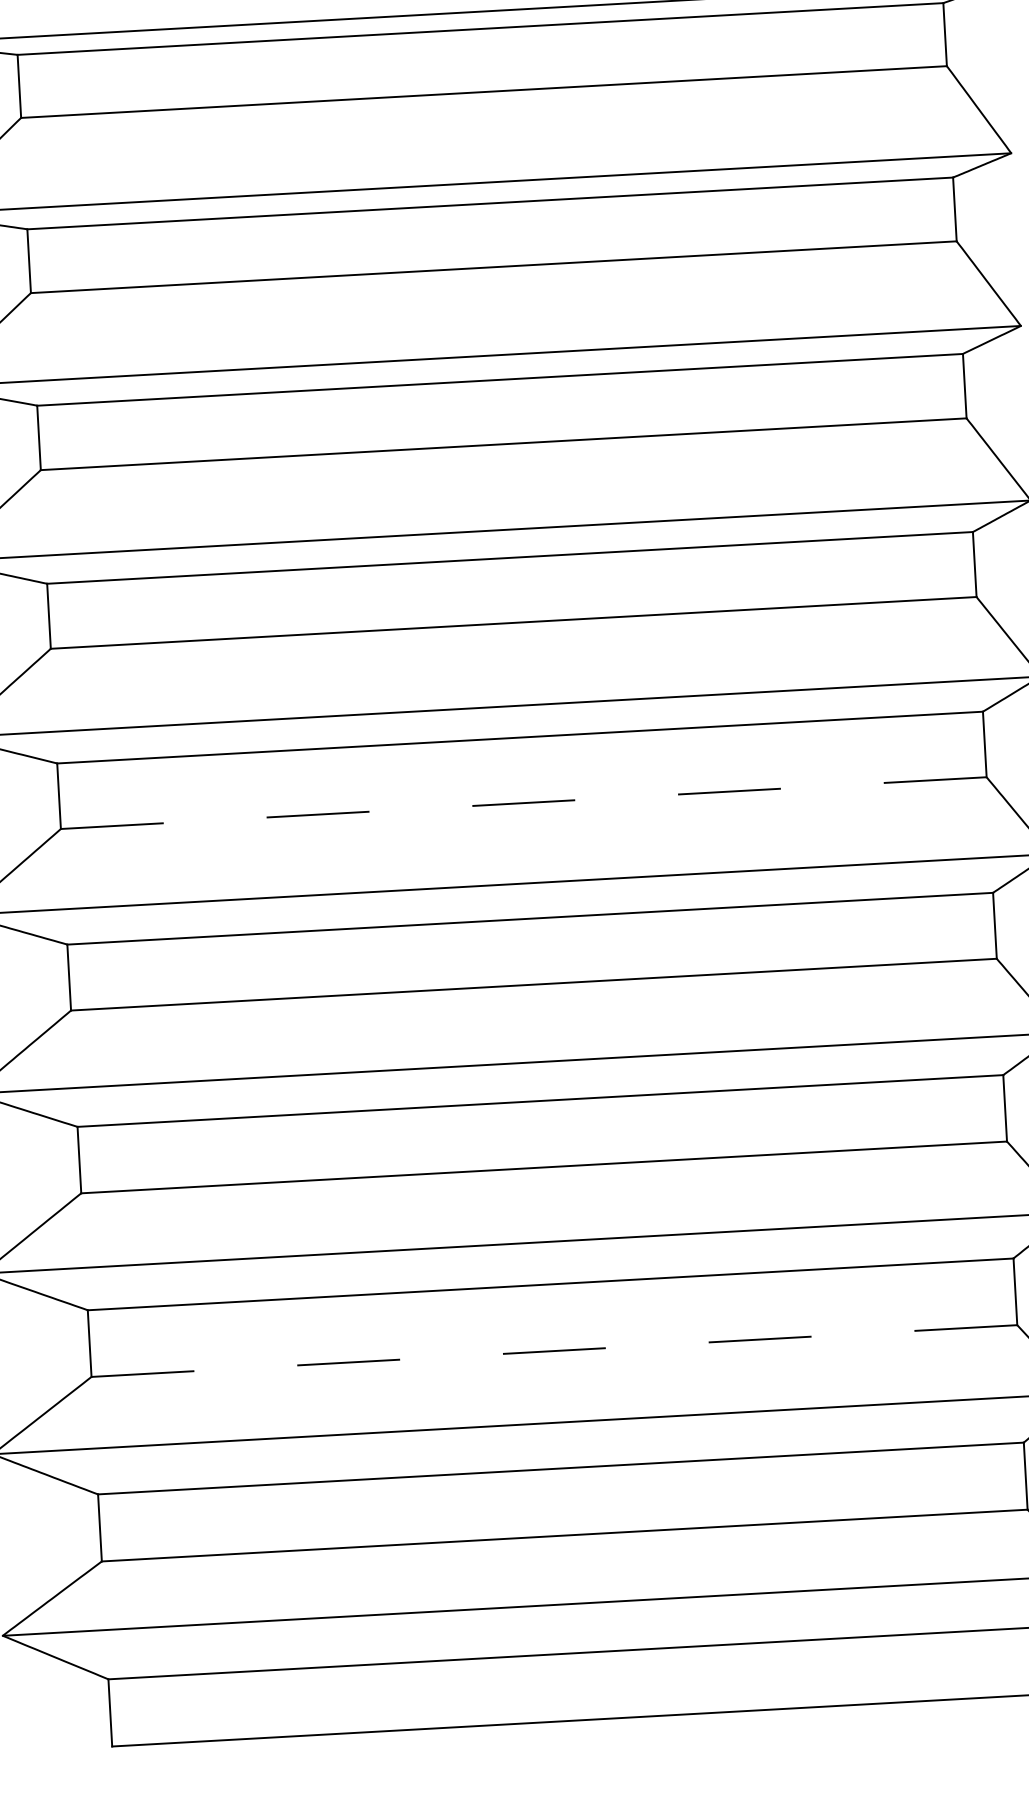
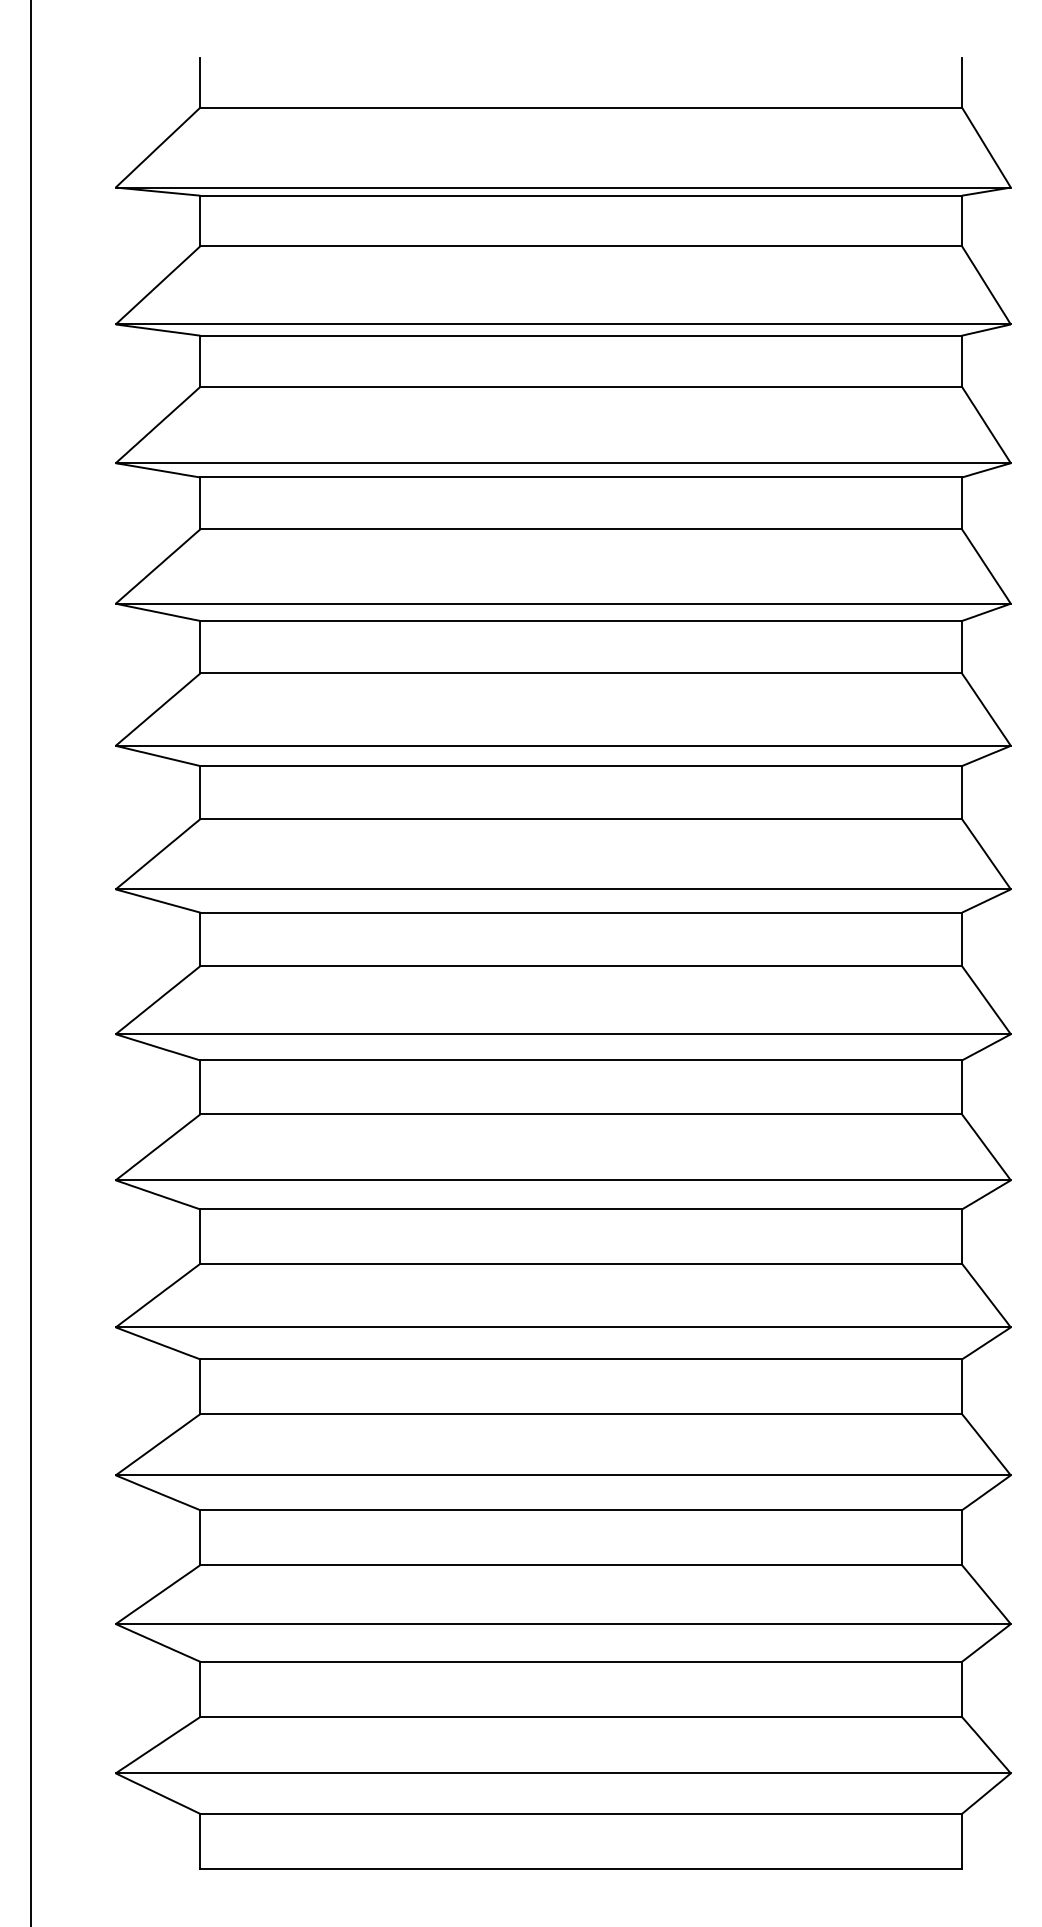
line: (524, 803) -> (581, 1114), dashed -> solid
line: (554, 1351) -> (581, 1565), dashed -> solid

